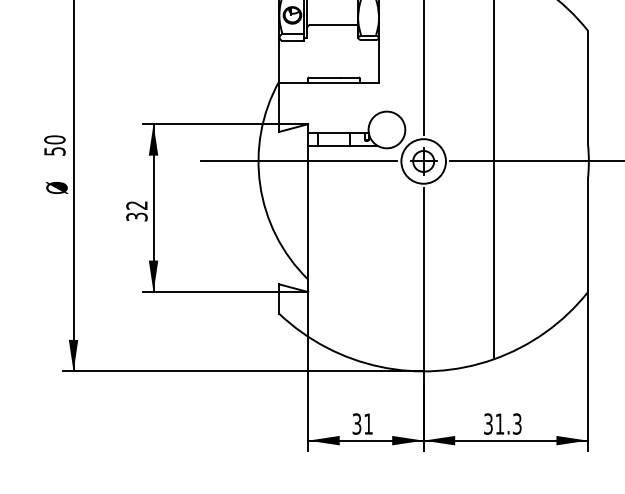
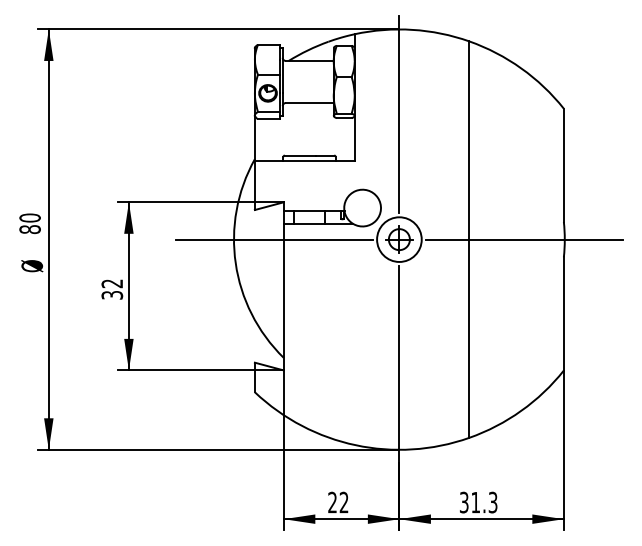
text: (54, 151) -> (29, 229), 50 -> 80
text: (362, 423) -> (338, 502), 31 -> 22

